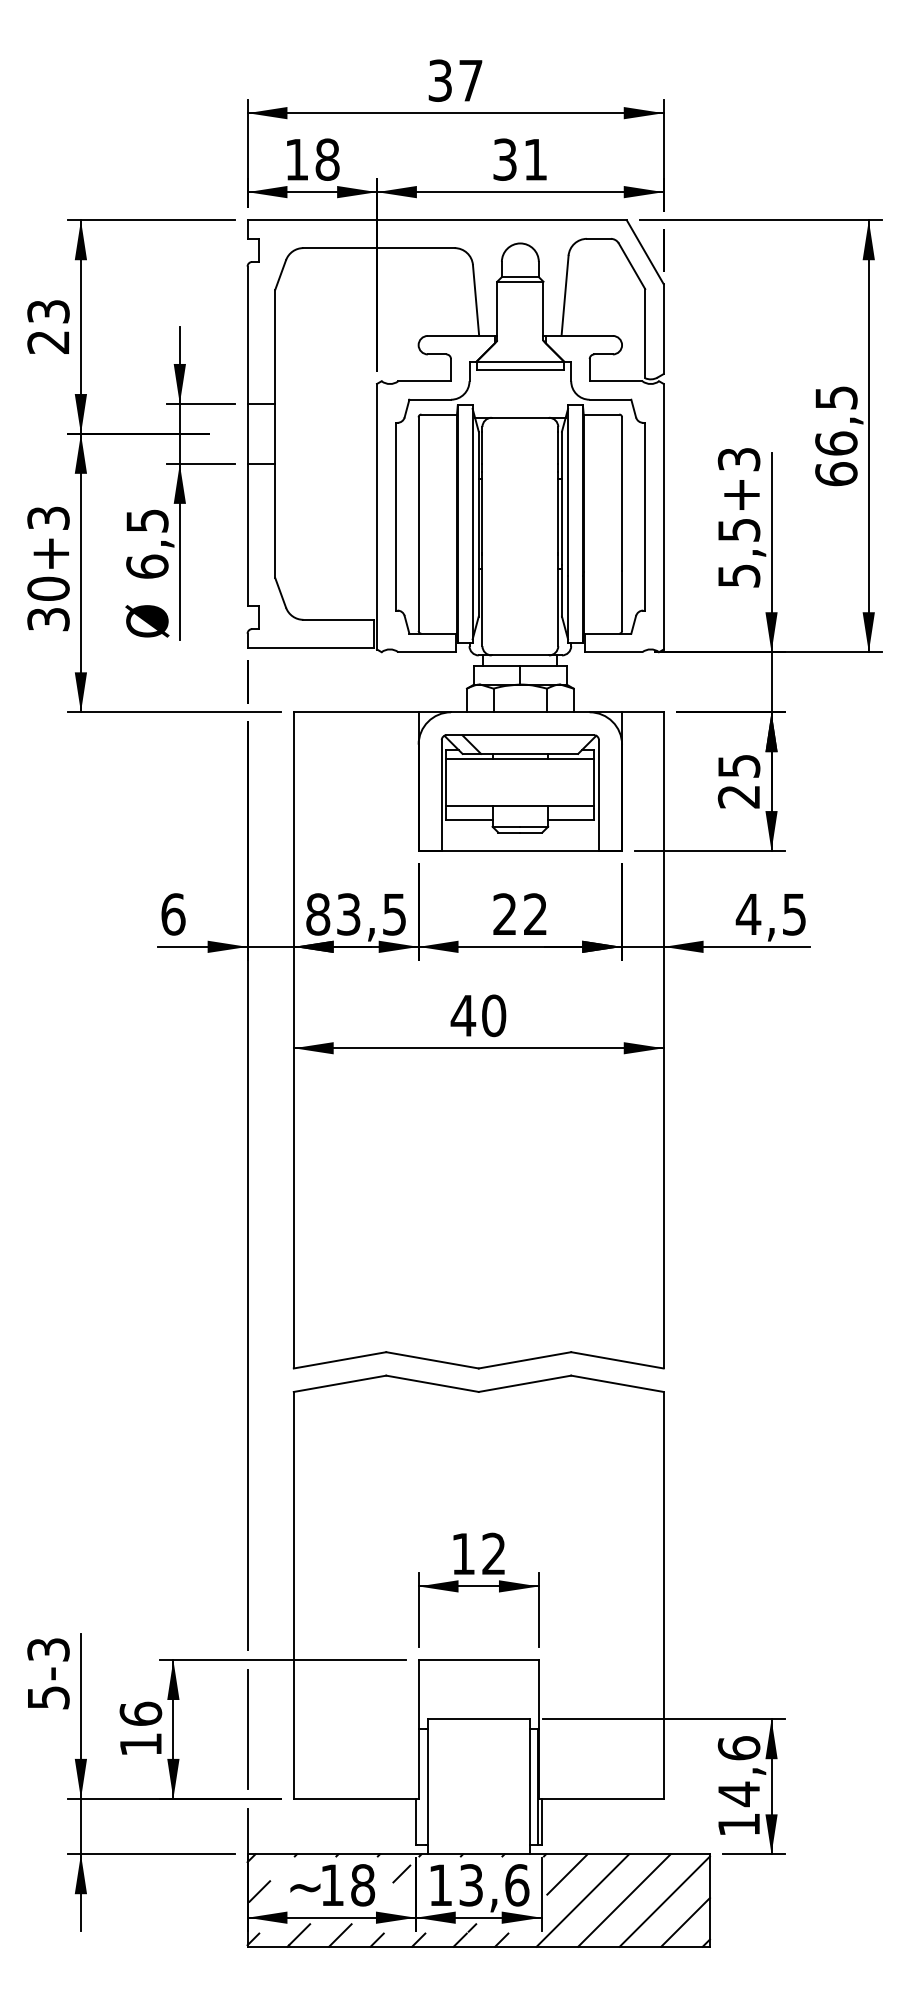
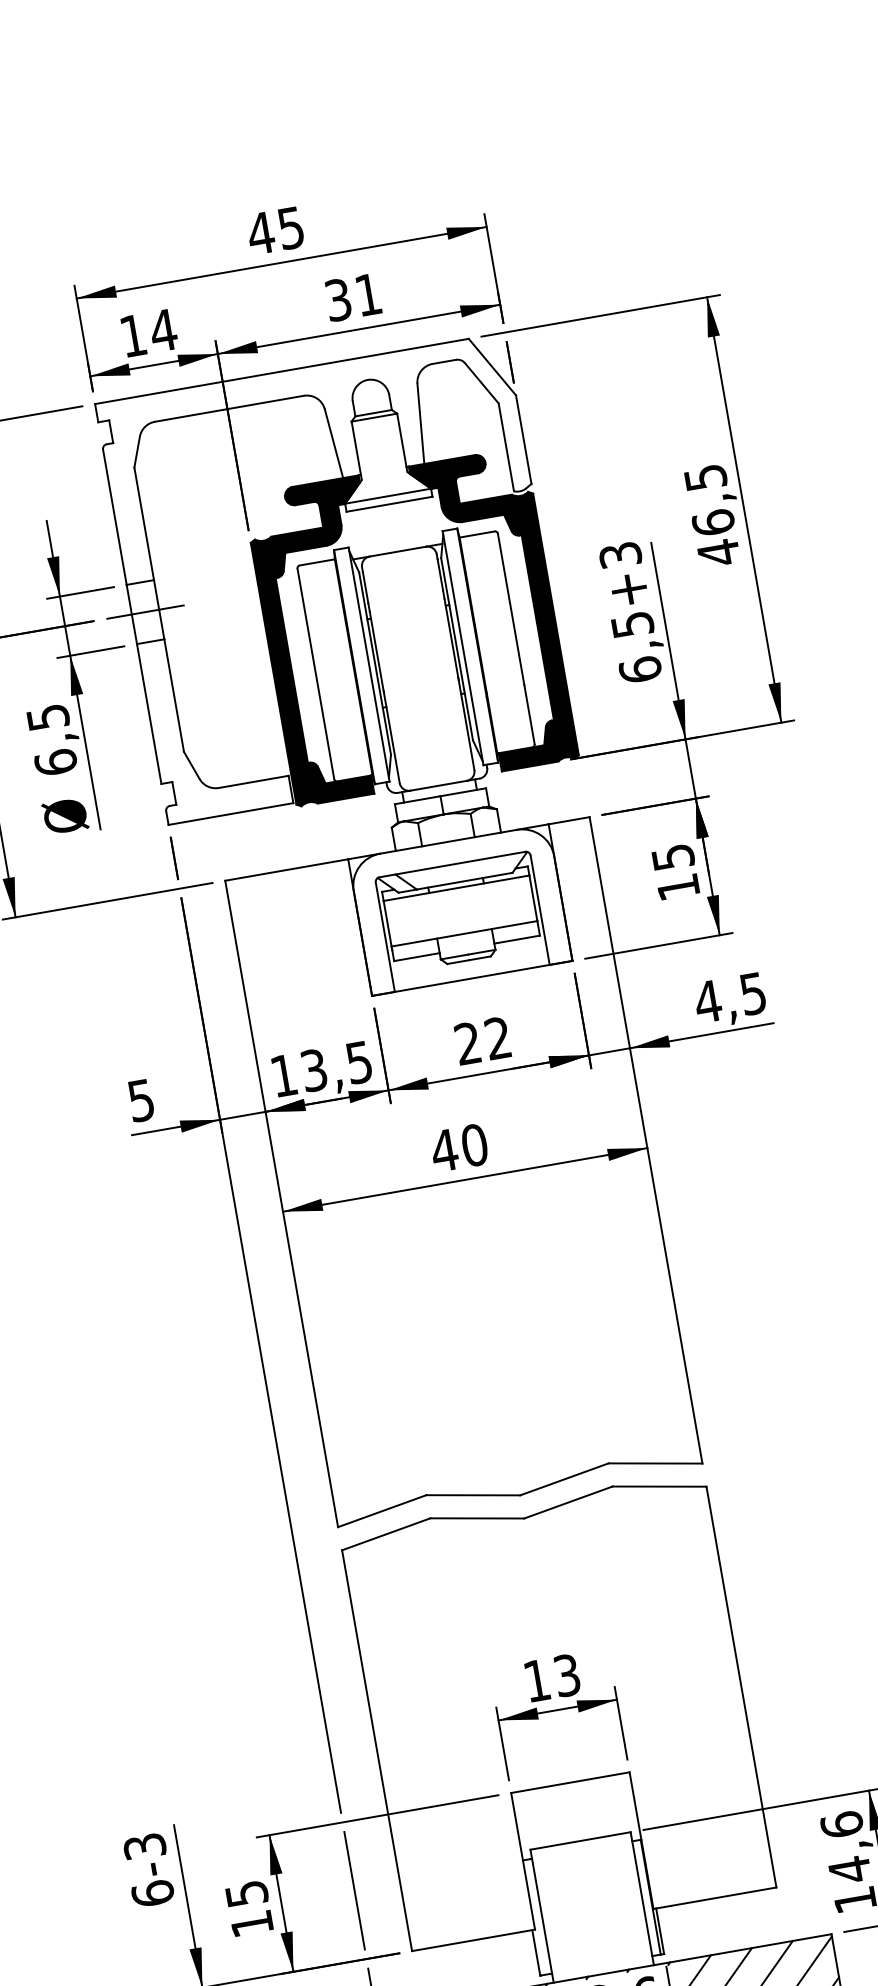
text: (454, 80) -> (274, 230), 37 -> 45
text: (327, 159) -> (163, 330), 18 -> 14
line: (261, 433) -> (145, 611), added
text: (836, 474) -> (718, 553), 66,5 -> 46,5
fill: (435, 493) -> (327, 640), added
fill: (604, 493) -> (493, 611), added
text: (738, 575) -> (639, 669), 5,5 -> 6,5
text: (738, 797) -> (677, 888), 25 -> 15
text: (173, 914) -> (141, 1100), 6 -> 5
text: (318, 914) -> (284, 1075), 83,5 -> 13,5
text: (493, 1554) -> (566, 1676), 12 -> 13
text: (48, 1697) -> (152, 1893), 5 -> 6
text: (140, 1713) -> (246, 1893), 16 -> 15

